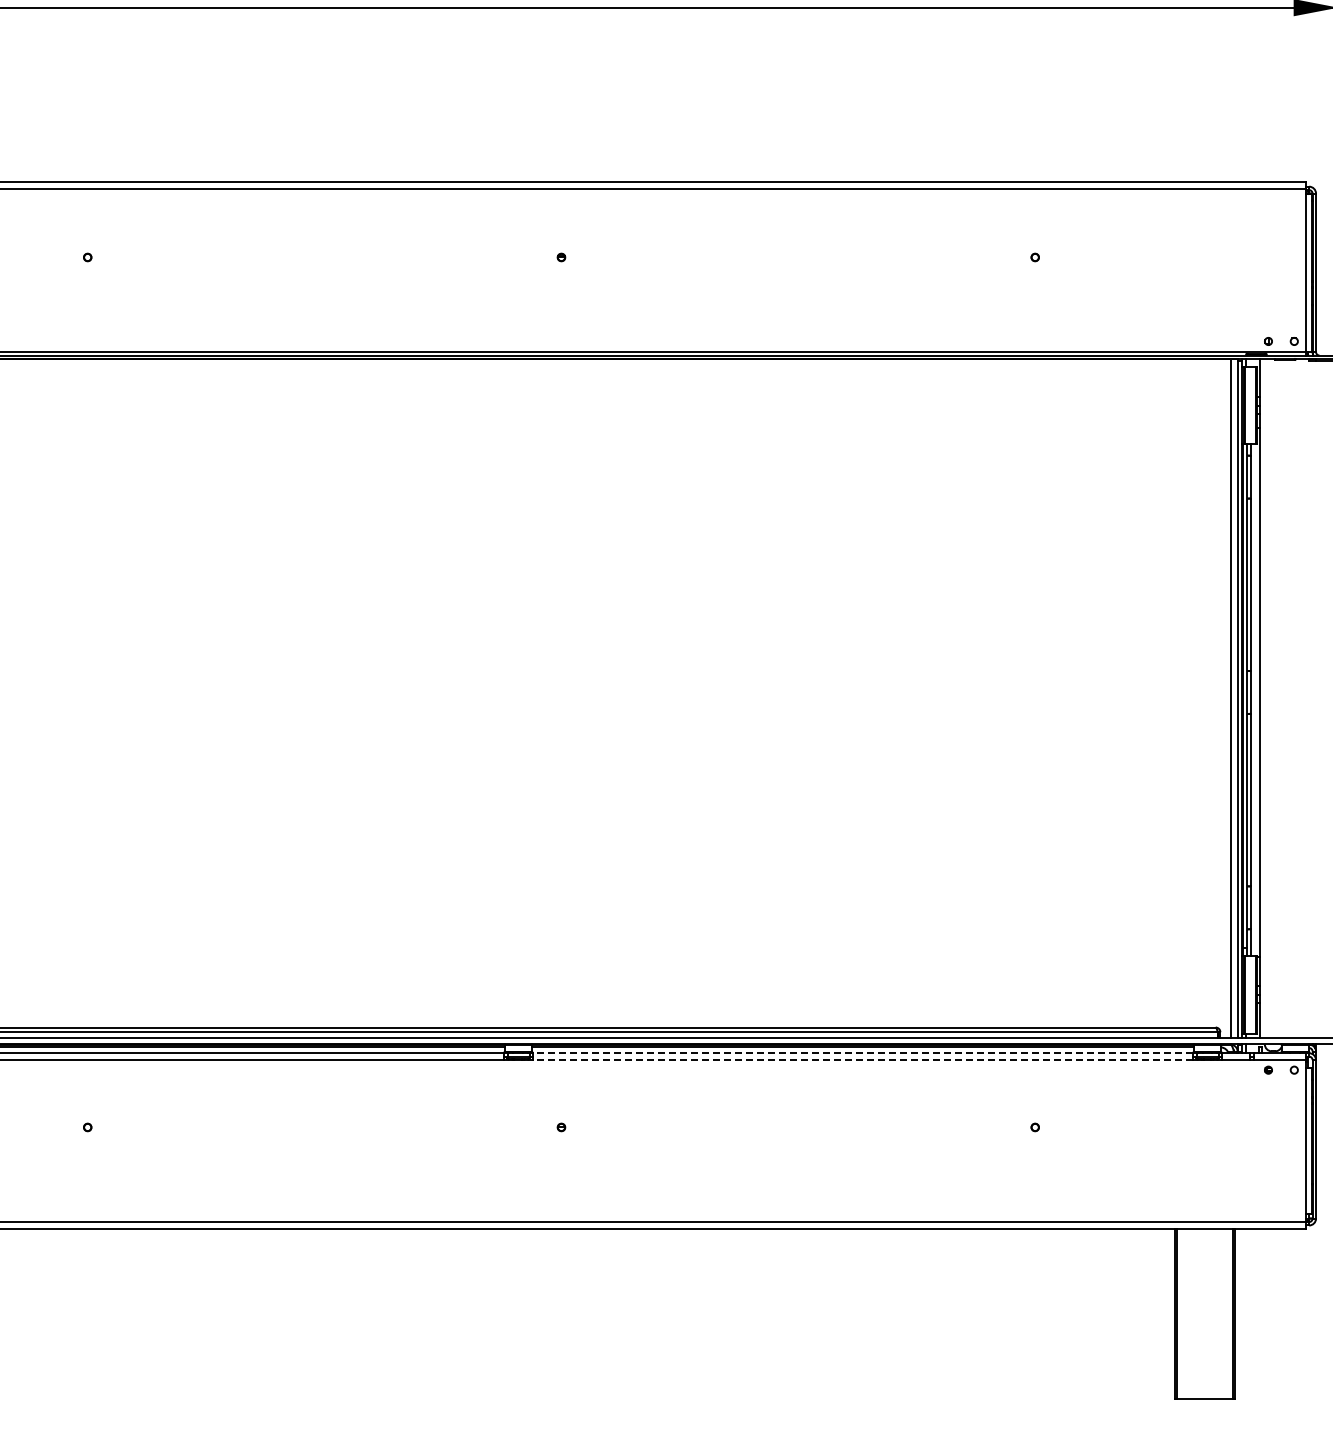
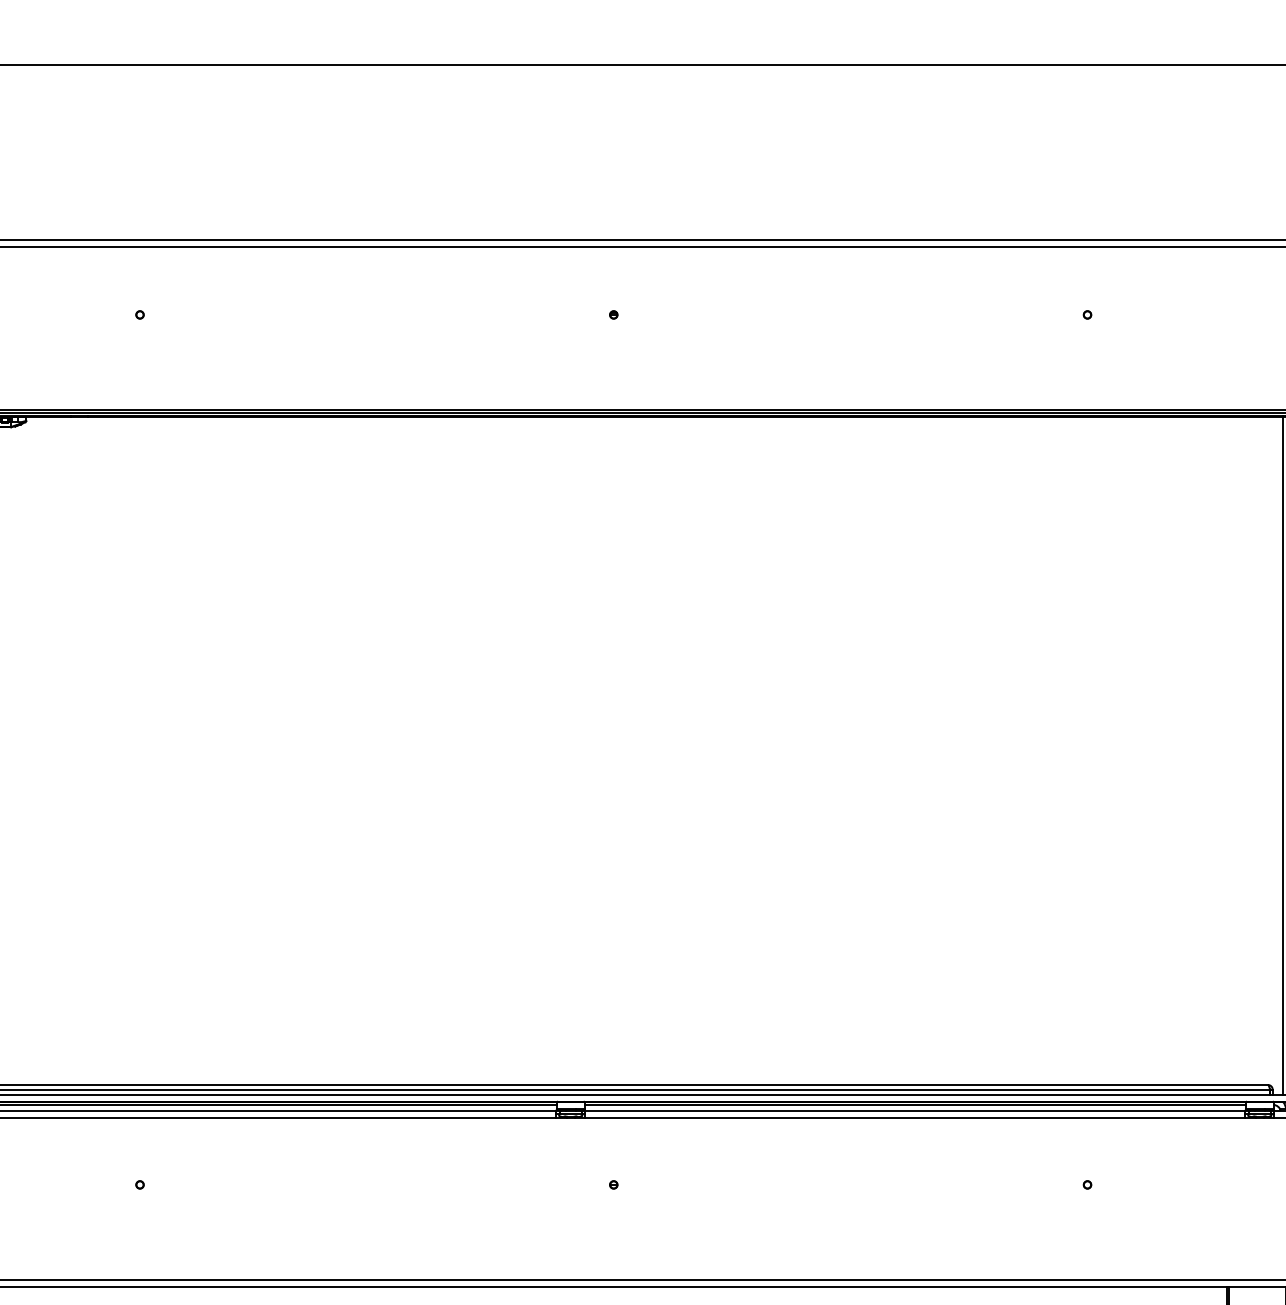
line: (862, 1053) -> (914, 1110), dashed -> solid
line: (862, 1060) -> (914, 1117), dashed -> solid

